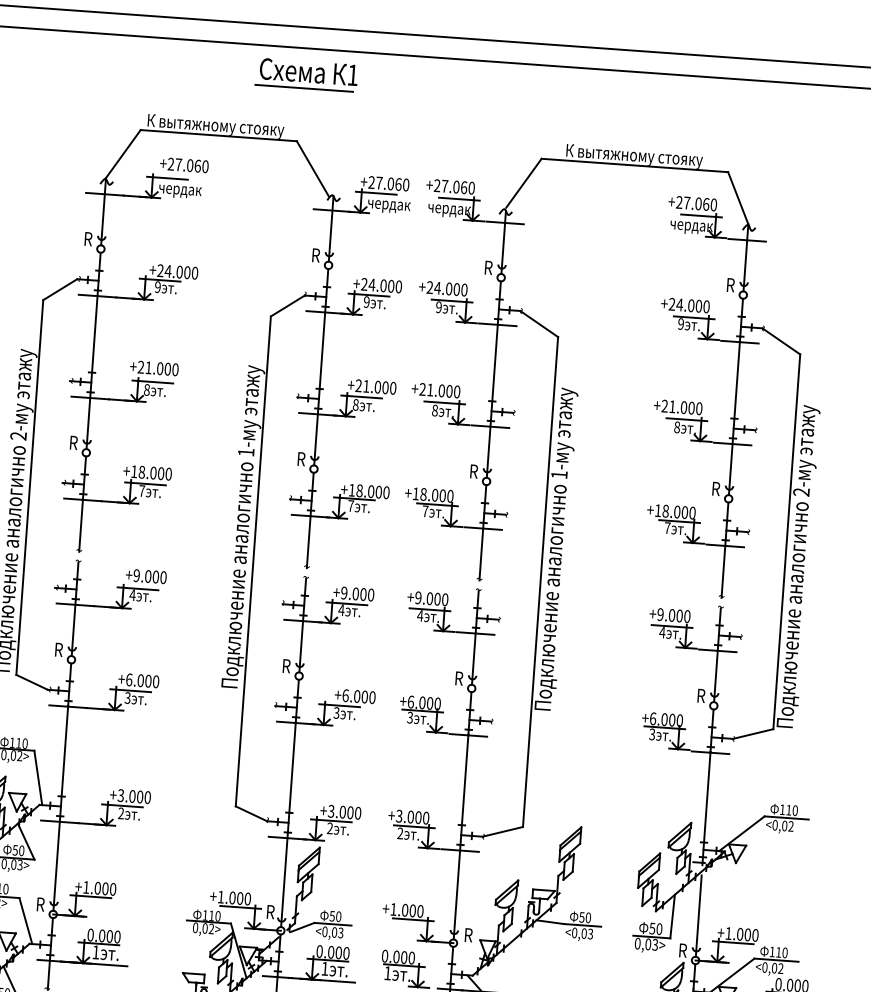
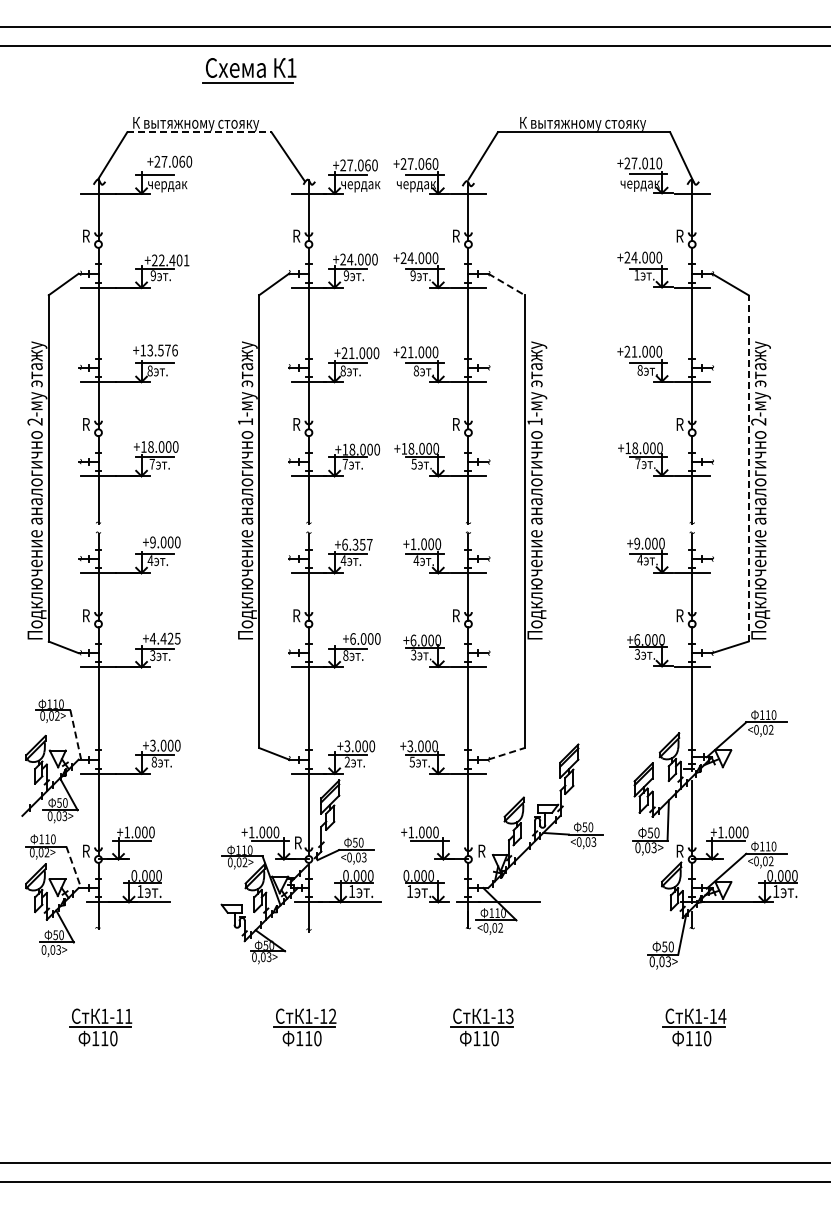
part: (306, 74) -> (249, 70), moved
line: (218, 135) -> (199, 132), solid -> dashed
text: (706, 204) -> (652, 163), +27.060 -> +27.010
text: (180, 272) -> (173, 260), +24.000 -> +22.401
line: (539, 324) -> (506, 284), solid -> dashed
text: (680, 324) -> (636, 275), 9 -> 1
text: (157, 368) -> (158, 350), +21.000 -> +13.576
text: (424, 511) -> (413, 464), 7 -> 5
line: (786, 540) -> (748, 467), solid -> dashed
text: (357, 593) -> (357, 544), +9.000 -> +6.357
text: (418, 598) -> (413, 544), +9.000 -> +1.000
text: (141, 680) -> (164, 638), +6.000 -> +4.425
text: (336, 712) -> (345, 655), 3 -> 8
line: (37, 778) -> (75, 735), solid -> dashed
text: (120, 812) -> (153, 761), 2 -> 8
line: (502, 831) -> (506, 753), solid -> dashed
text: (399, 832) -> (411, 761), 2 -> 5
line: (25, 921) -> (73, 867), solid -> dashed

